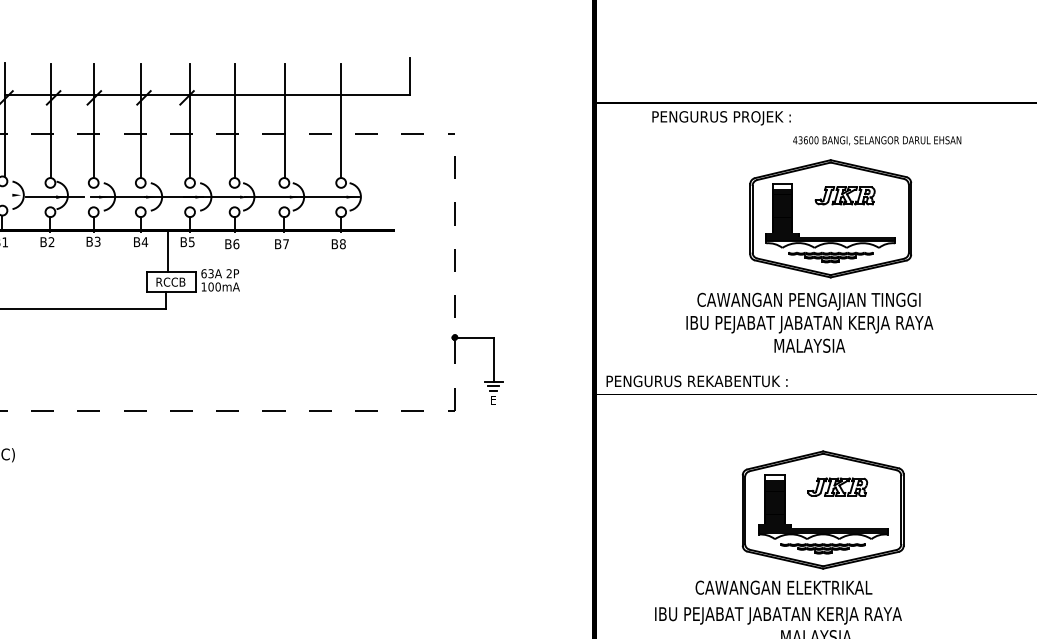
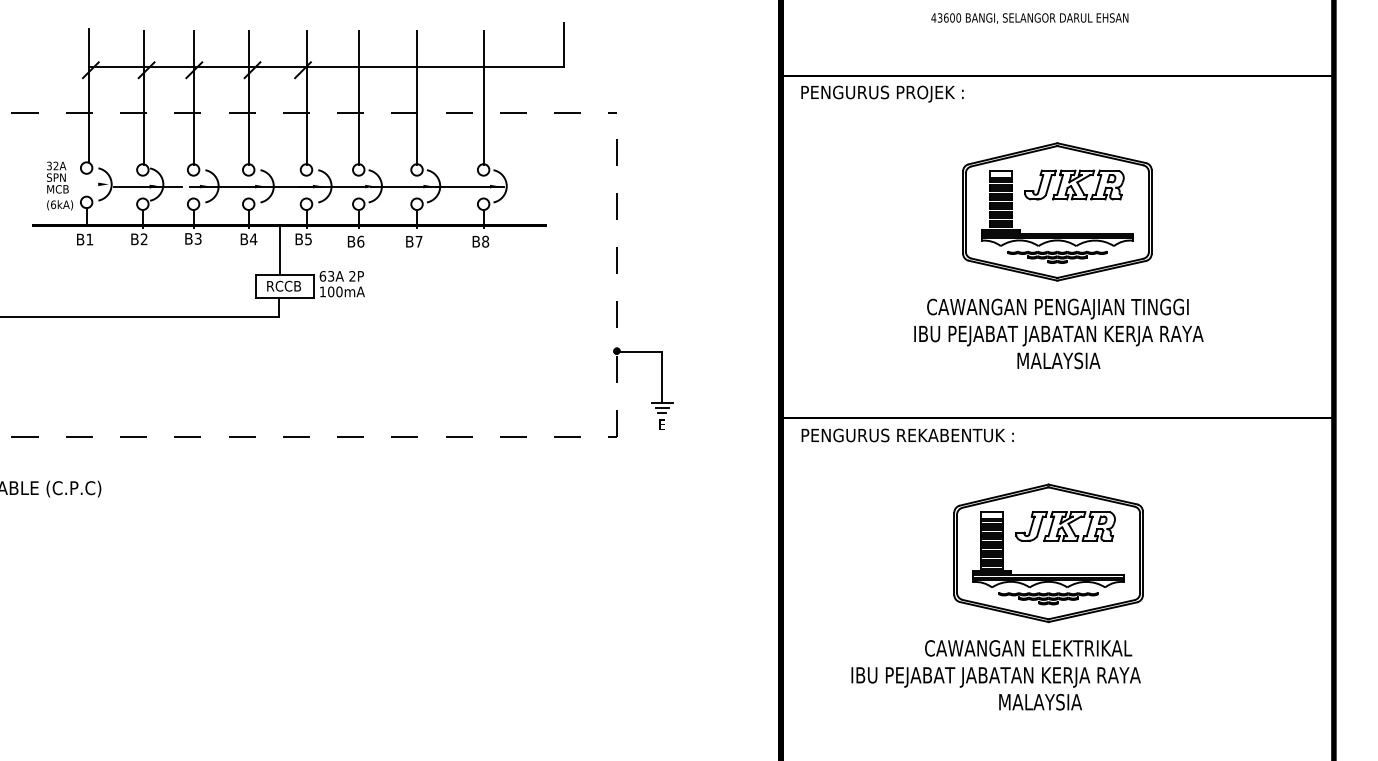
text: (721, 117) -> (882, 93), moved
text: (876, 140) -> (1029, 18), moved
part: (845, 195) -> (1074, 184), size x1.43
text: (809, 322) -> (1058, 333), moved
text: (696, 381) -> (907, 435), moved
part: (837, 487) -> (1065, 526), size x1.43
text: (783, 587) -> (1028, 648), moved

